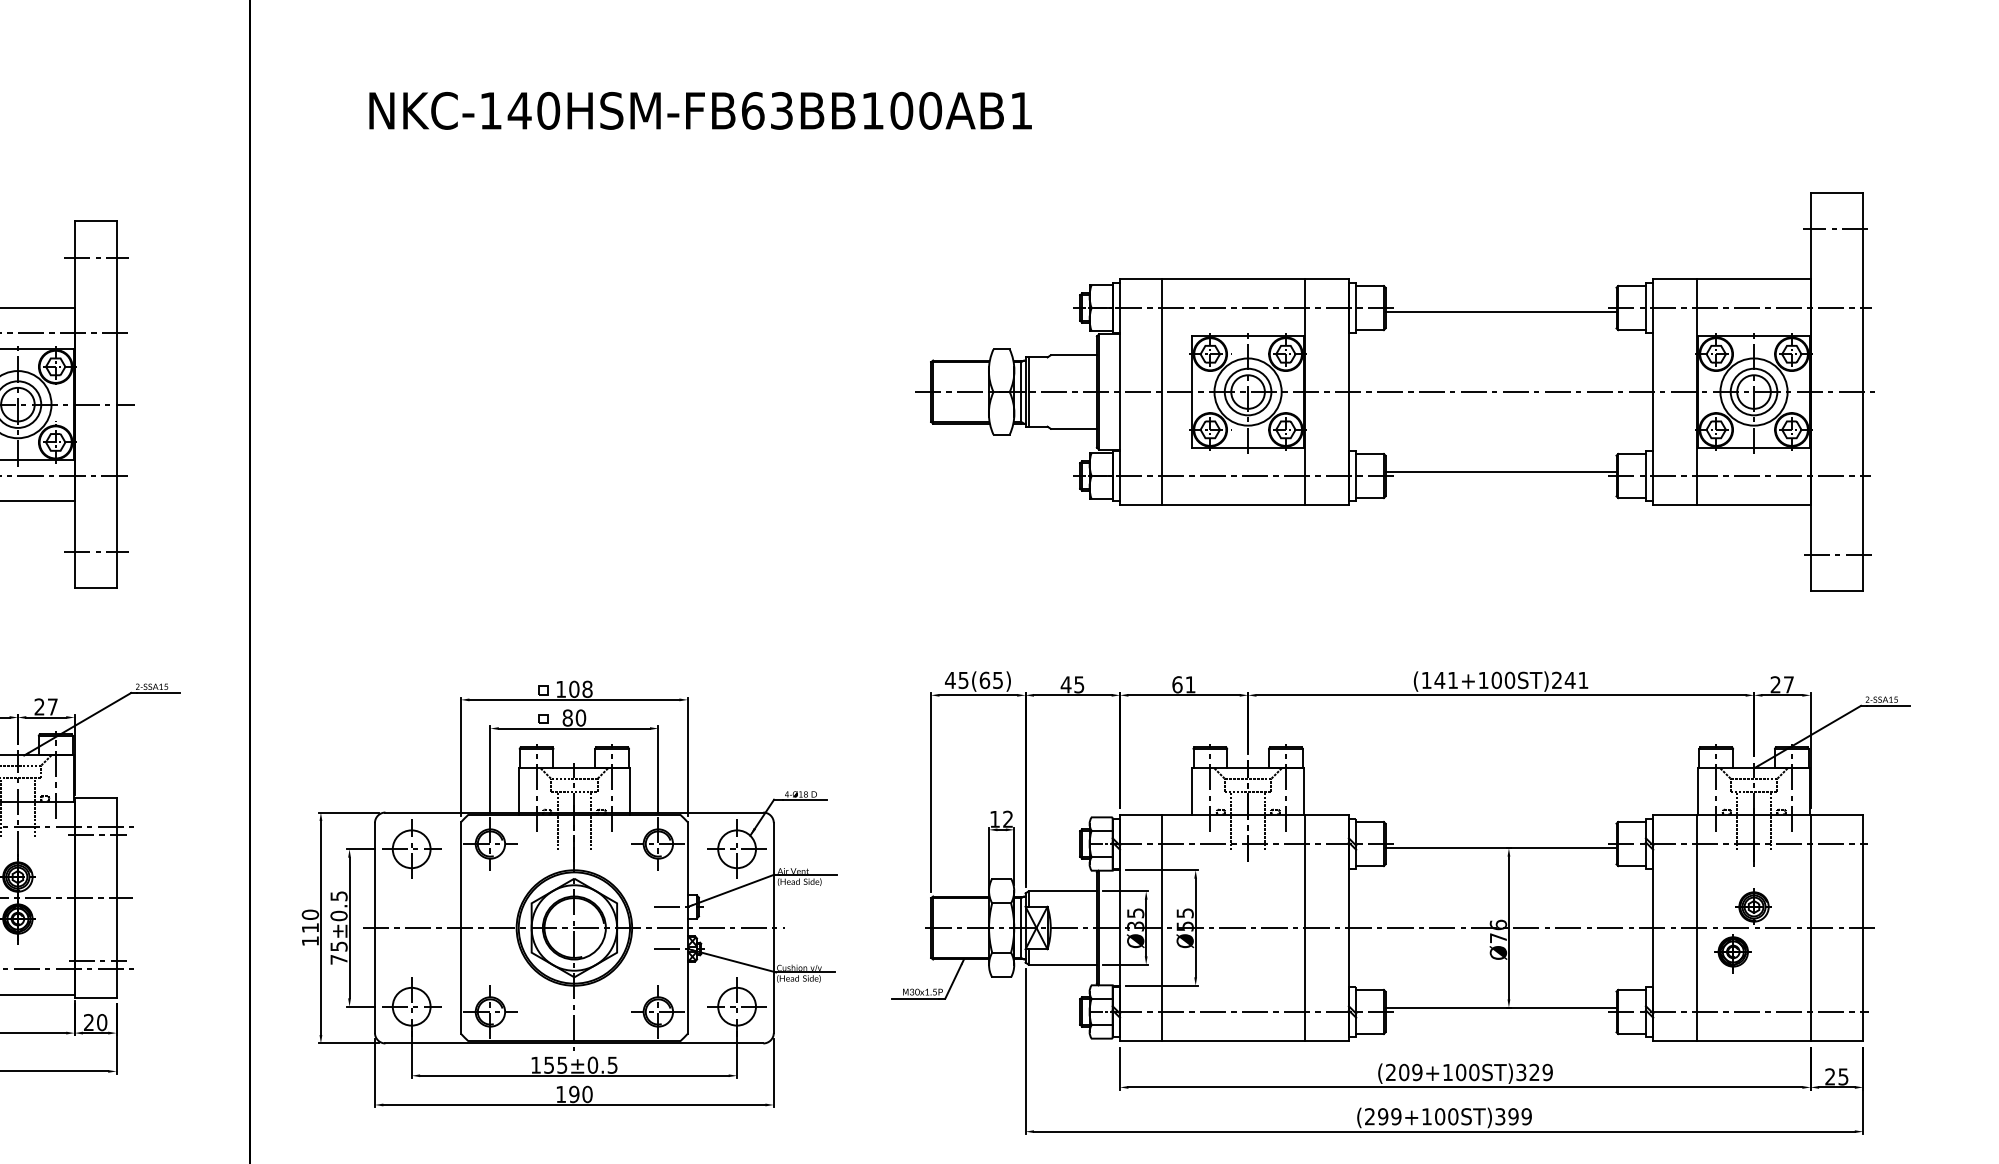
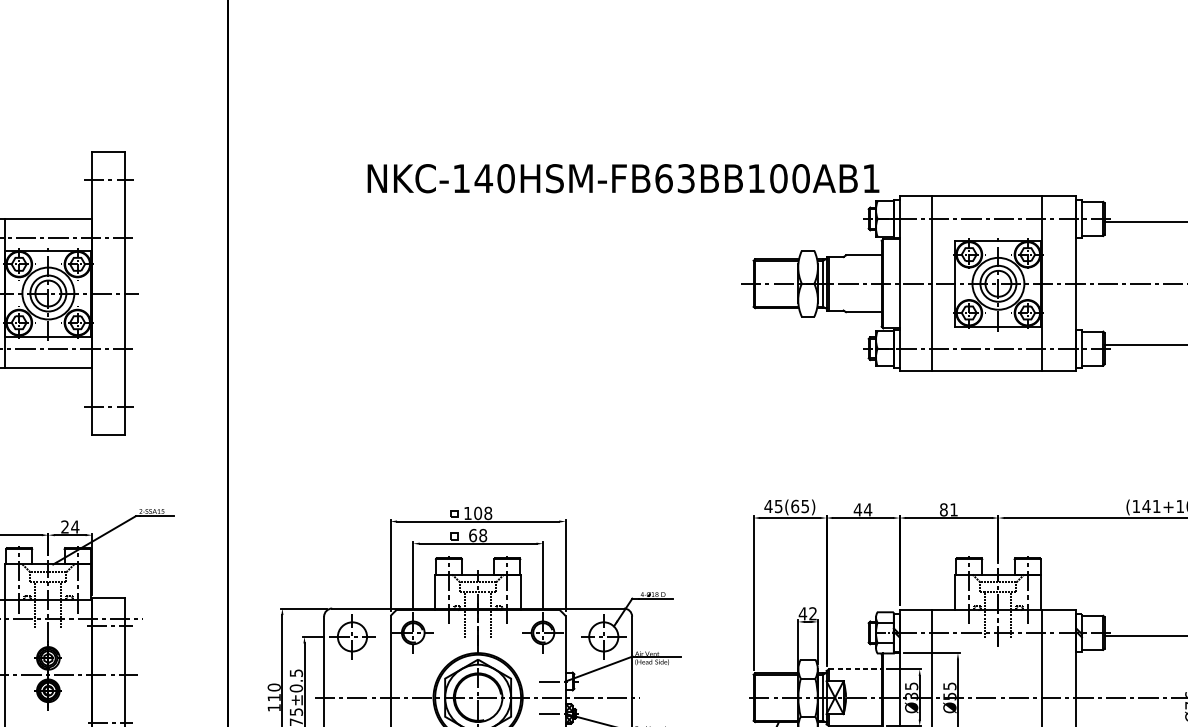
text: (700, 110) -> (623, 178), moved
text: (1078, 684) -> (867, 509), 45 -> 44
text: (1177, 684) -> (943, 509), 61 -> 81
text: (52, 706) -> (75, 526), 27 -> 24
text: (574, 717) -> (478, 535), 80 -> 68
text: (994, 819) -> (802, 613), 12 -> 42
line: (1063, 891) -> (855, 669), solid -> dashed

